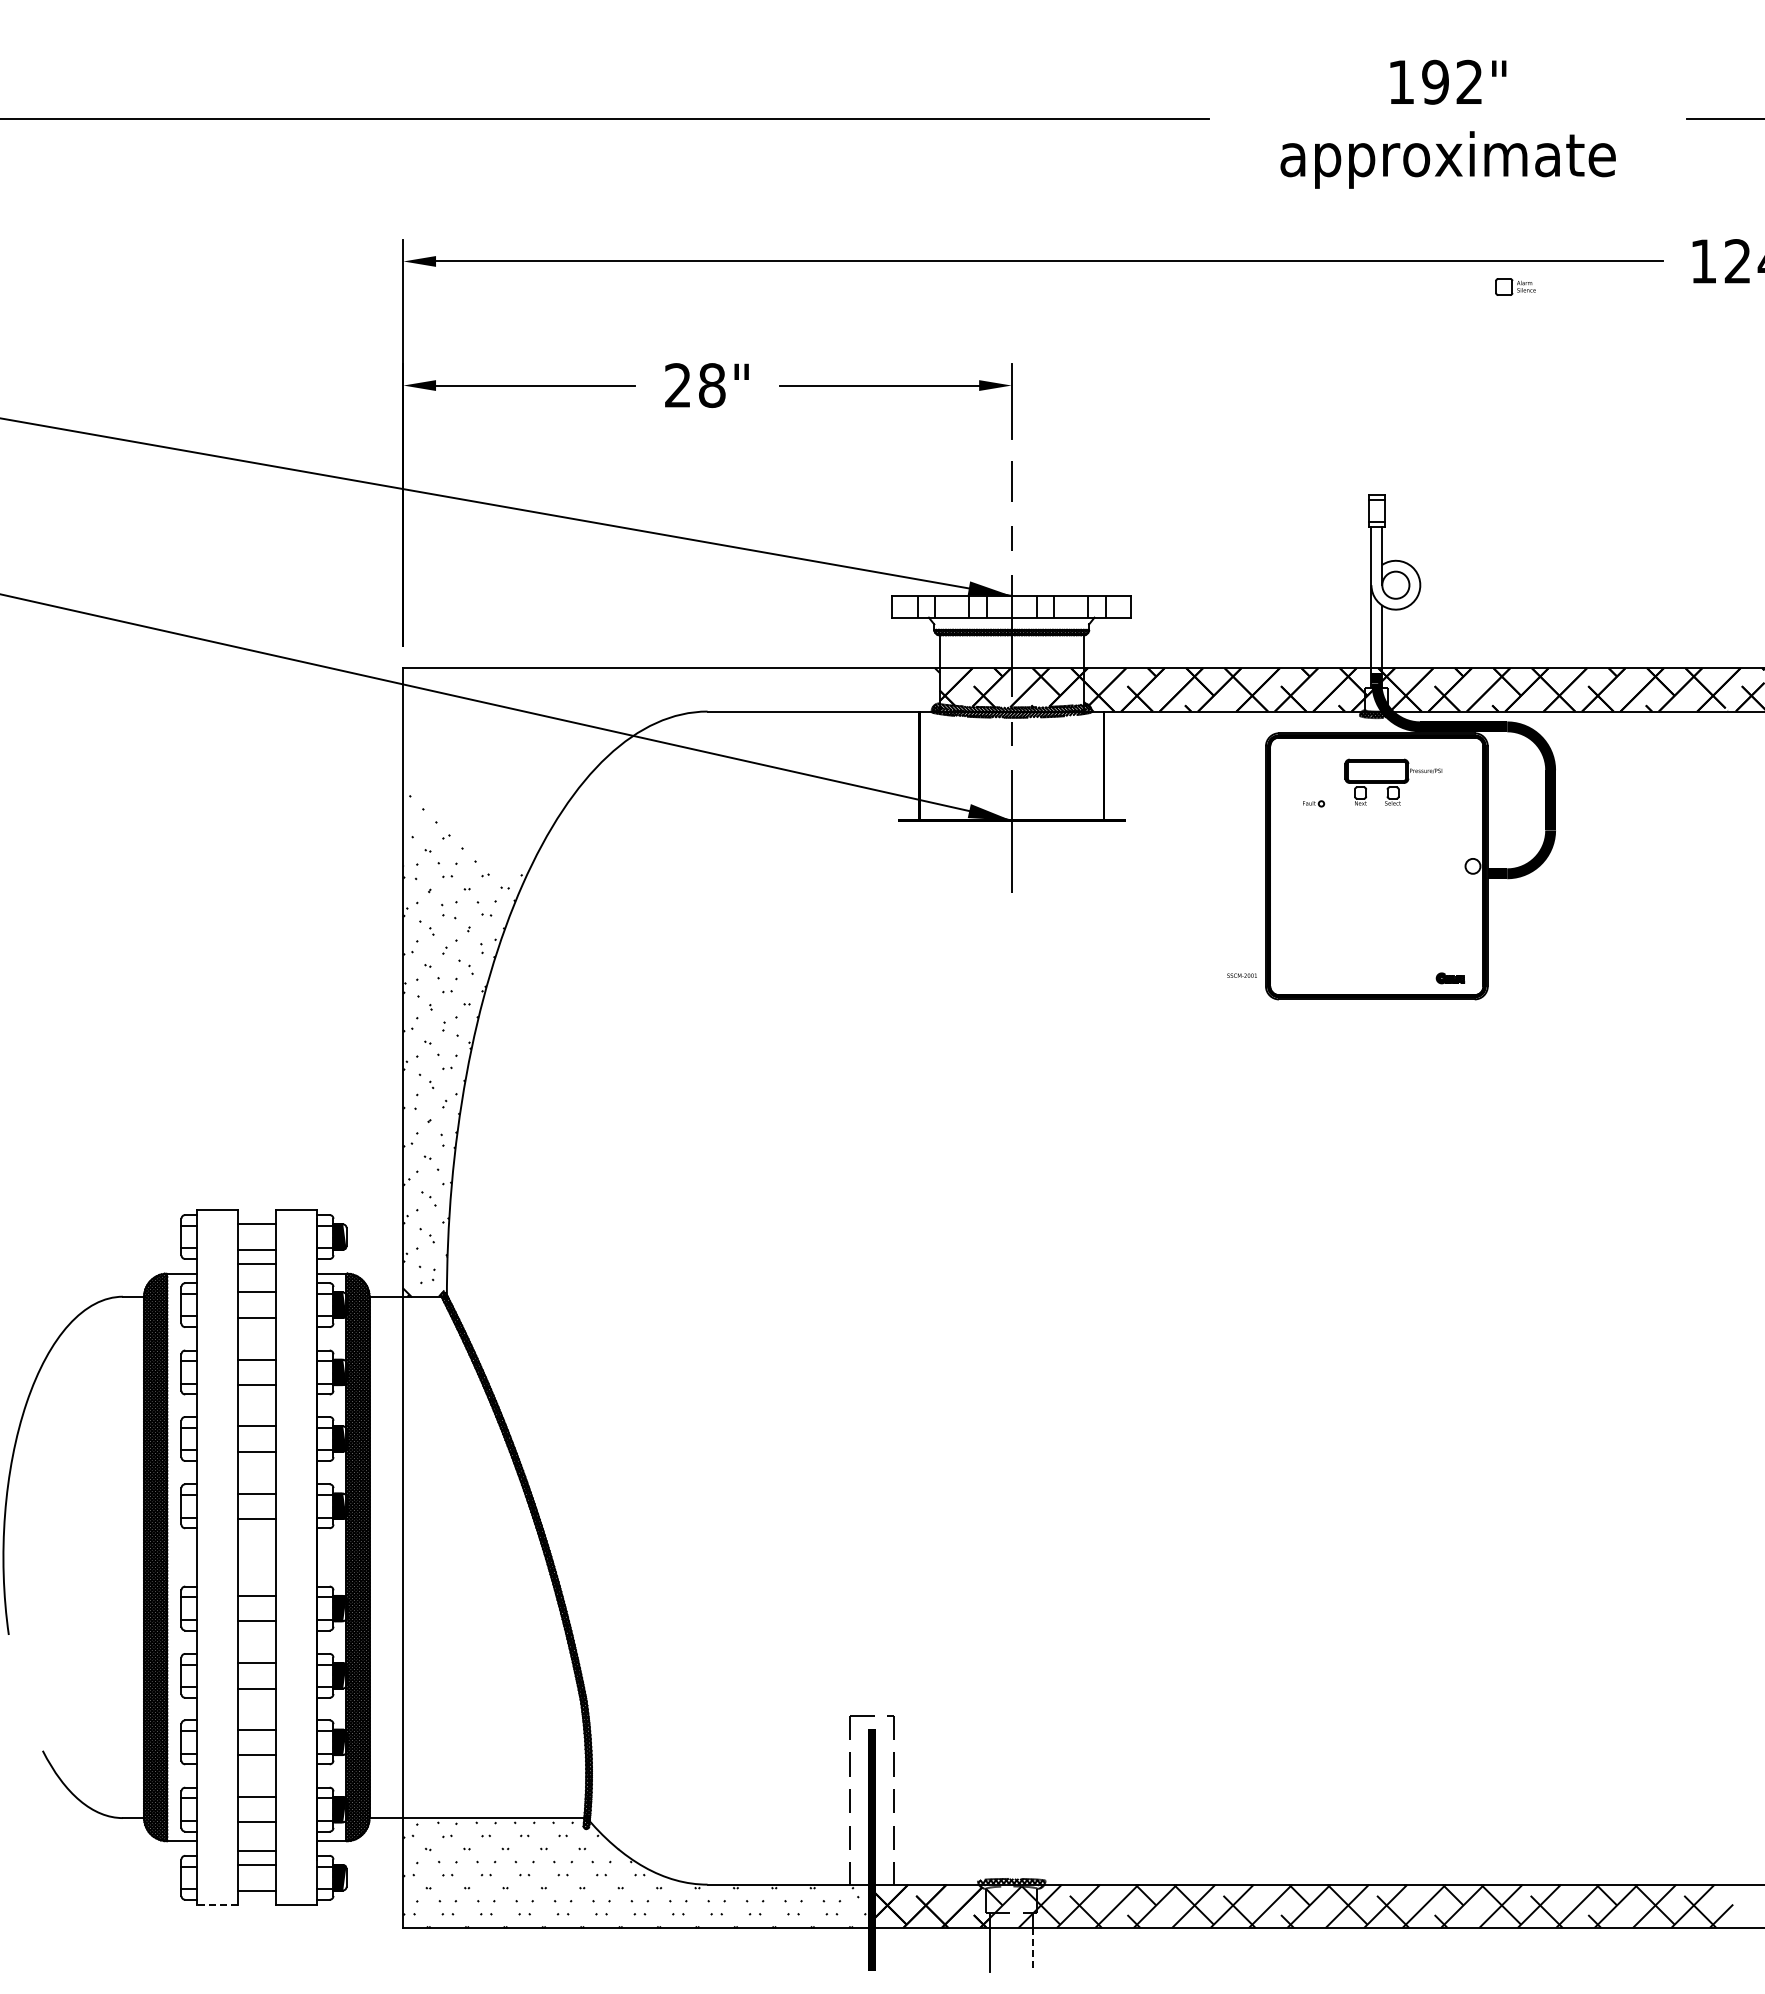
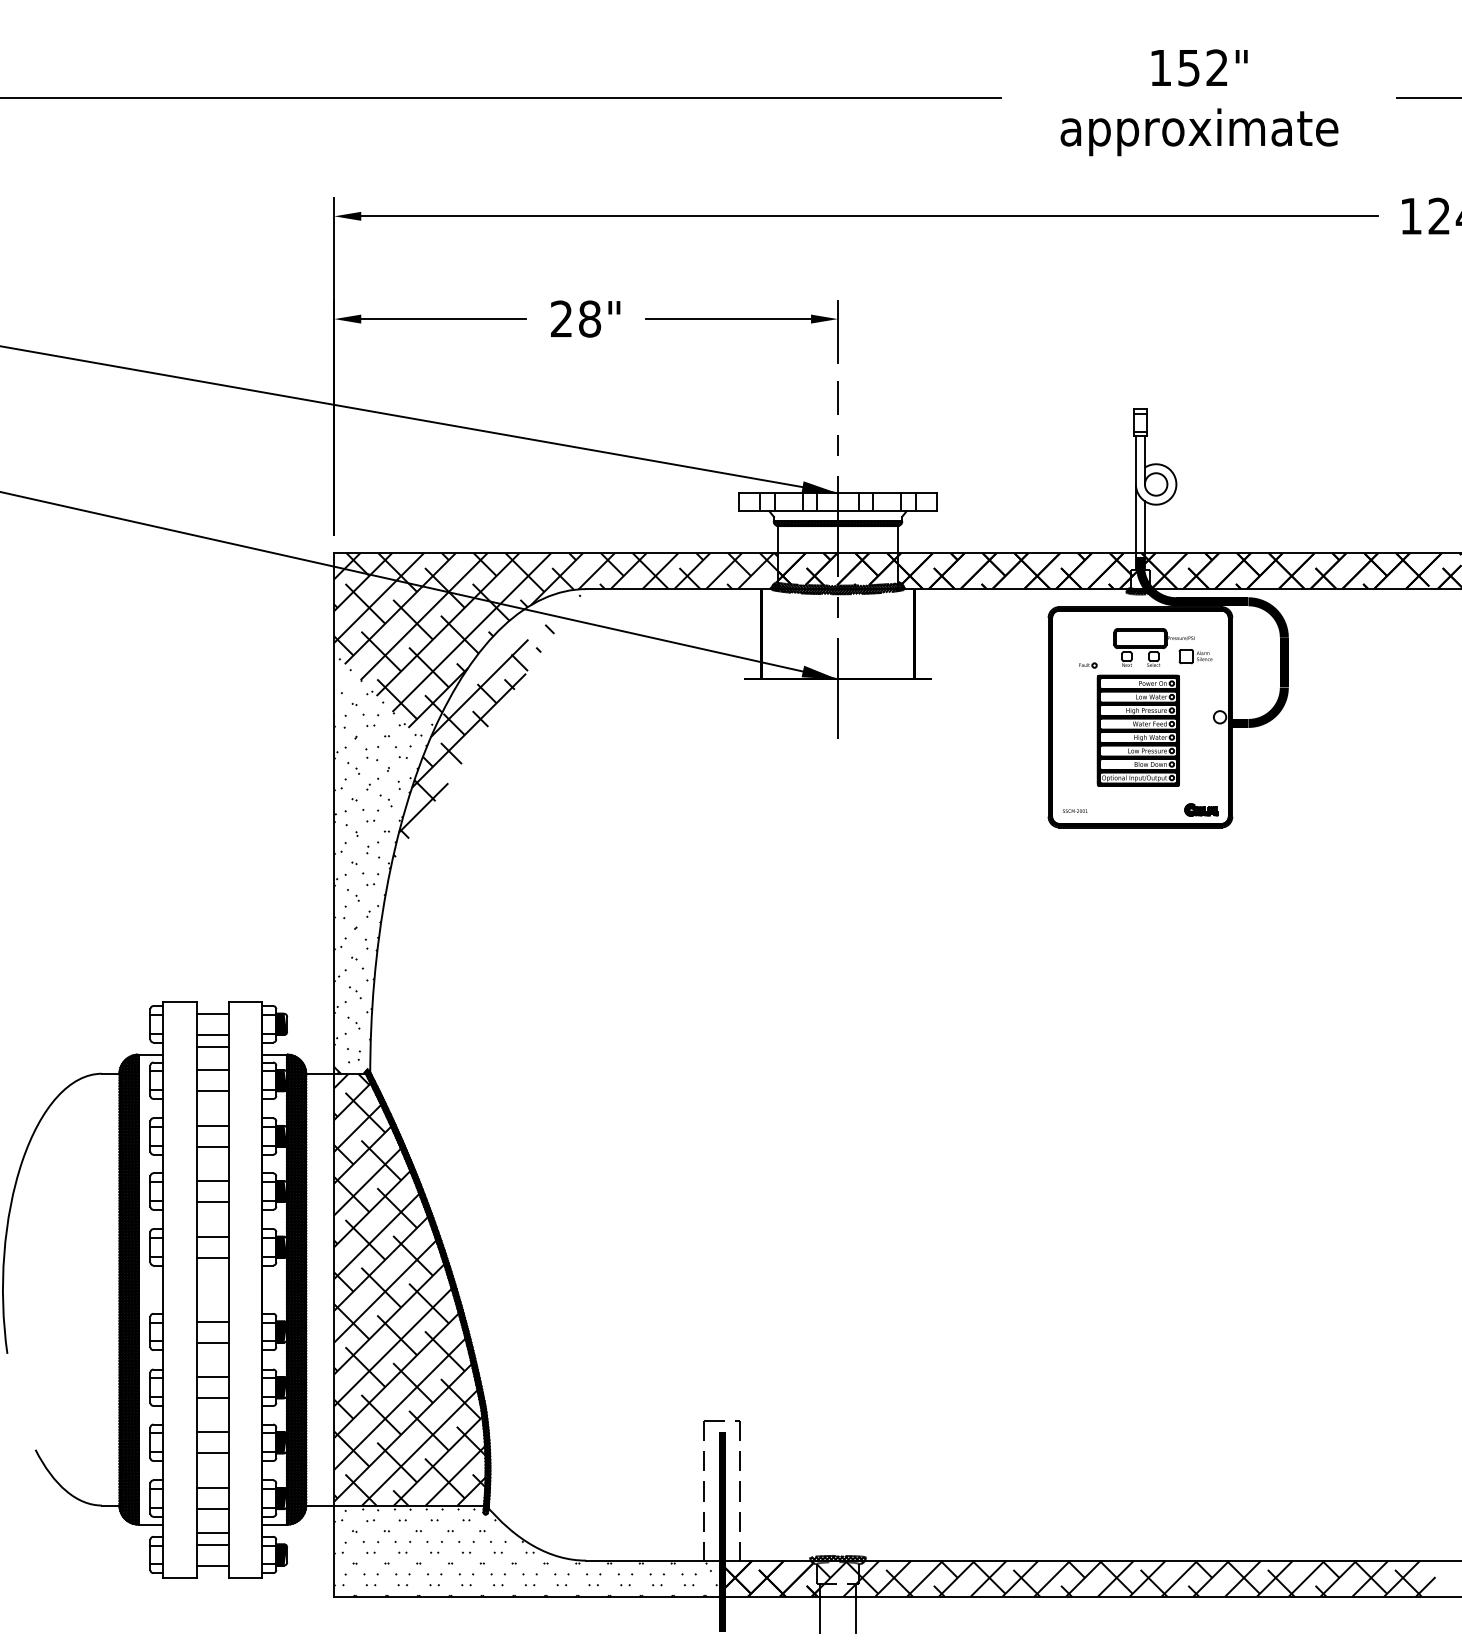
text: (1435, 81) -> (1188, 67), 192" -> 152"
part: (1515, 286) -> (1195, 656), moved
hatch: (671, 851) -> (556, 704), added
part: (1374, 882) -> (1138, 730), added
text: (1241, 975) -> (1074, 811), moved
part: (1450, 978) -> (1201, 810), size x1.43
hatch: (494, 1557) -> (409, 1289), added
line: (216, 1904) -> (179, 1577), dashed -> solid
line: (1033, 1949) -> (856, 1614), dashed -> solid

